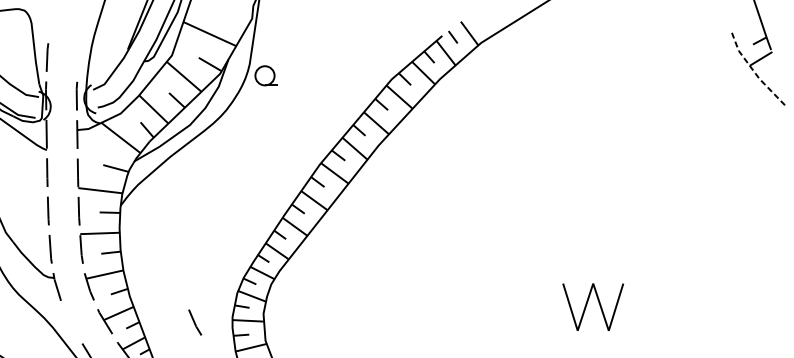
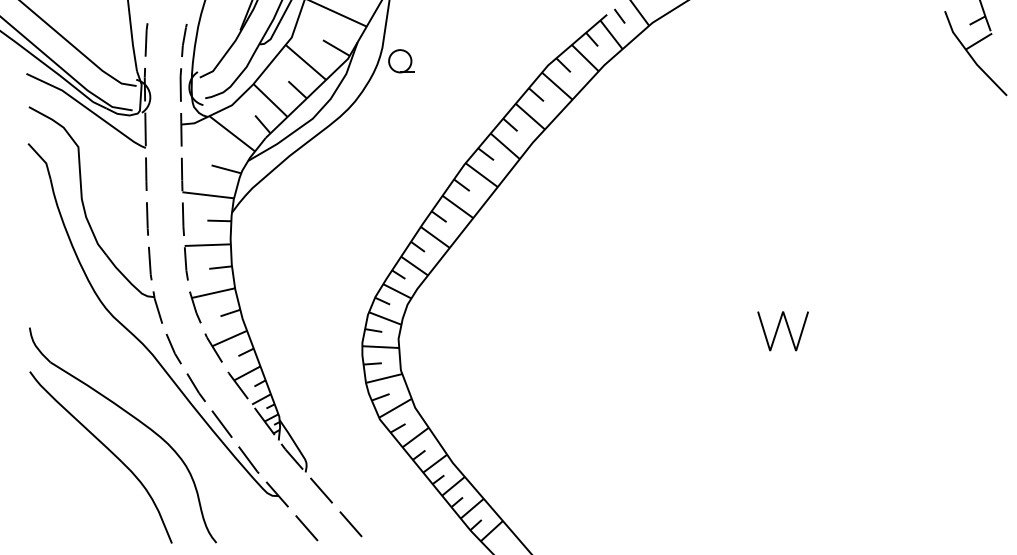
line: (80, 57) -> (184, 39), added
line: (754, 71) -> (971, 56), dashed -> solid
part: (592, 307) -> (782, 331), size x0.71
part: (194, 322) -> (173, 348), moved

